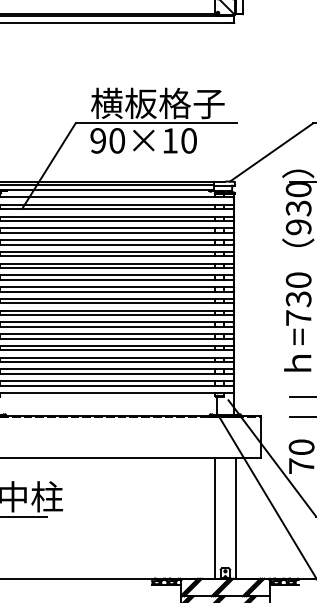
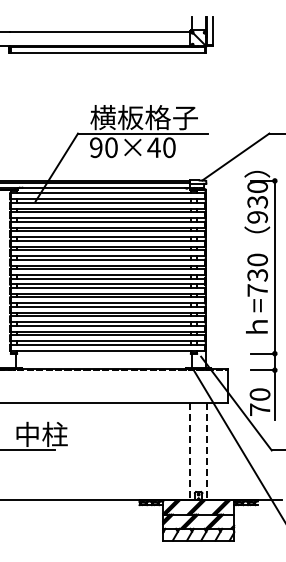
text: (169, 140) -> (153, 147), 90×10 -> 90×40
line: (215, 517) -> (190, 451), solid -> dashed
line: (235, 517) -> (206, 451), solid -> dashed

